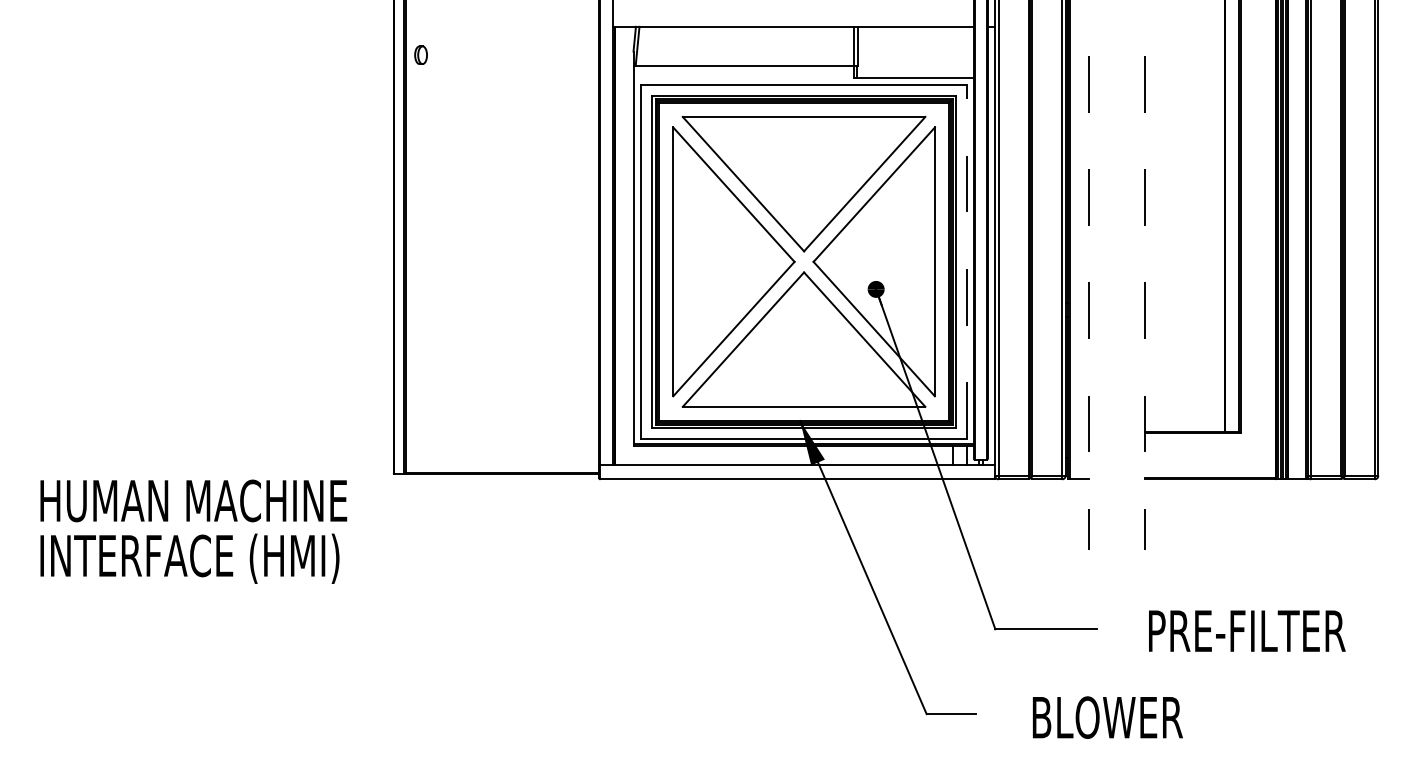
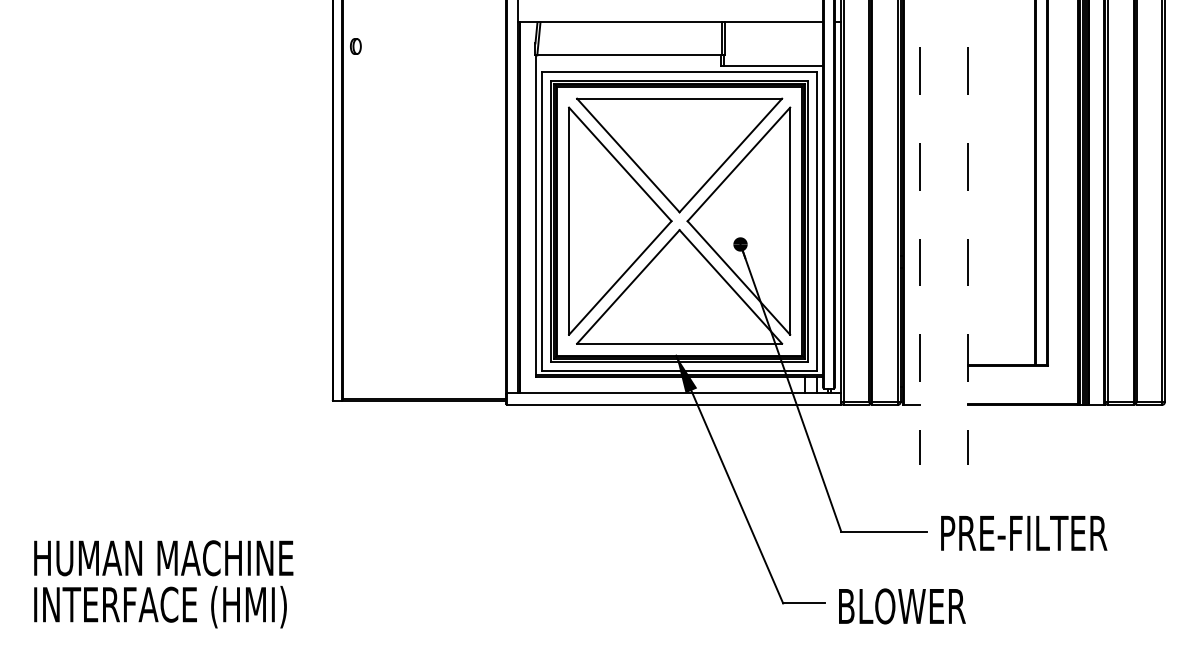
line: (967, 261) -> (817, 220), dashed -> solid
text: (193, 531) -> (163, 584), moved
text: (1247, 631) -> (1024, 533), moved
text: (1108, 717) -> (902, 606), moved

